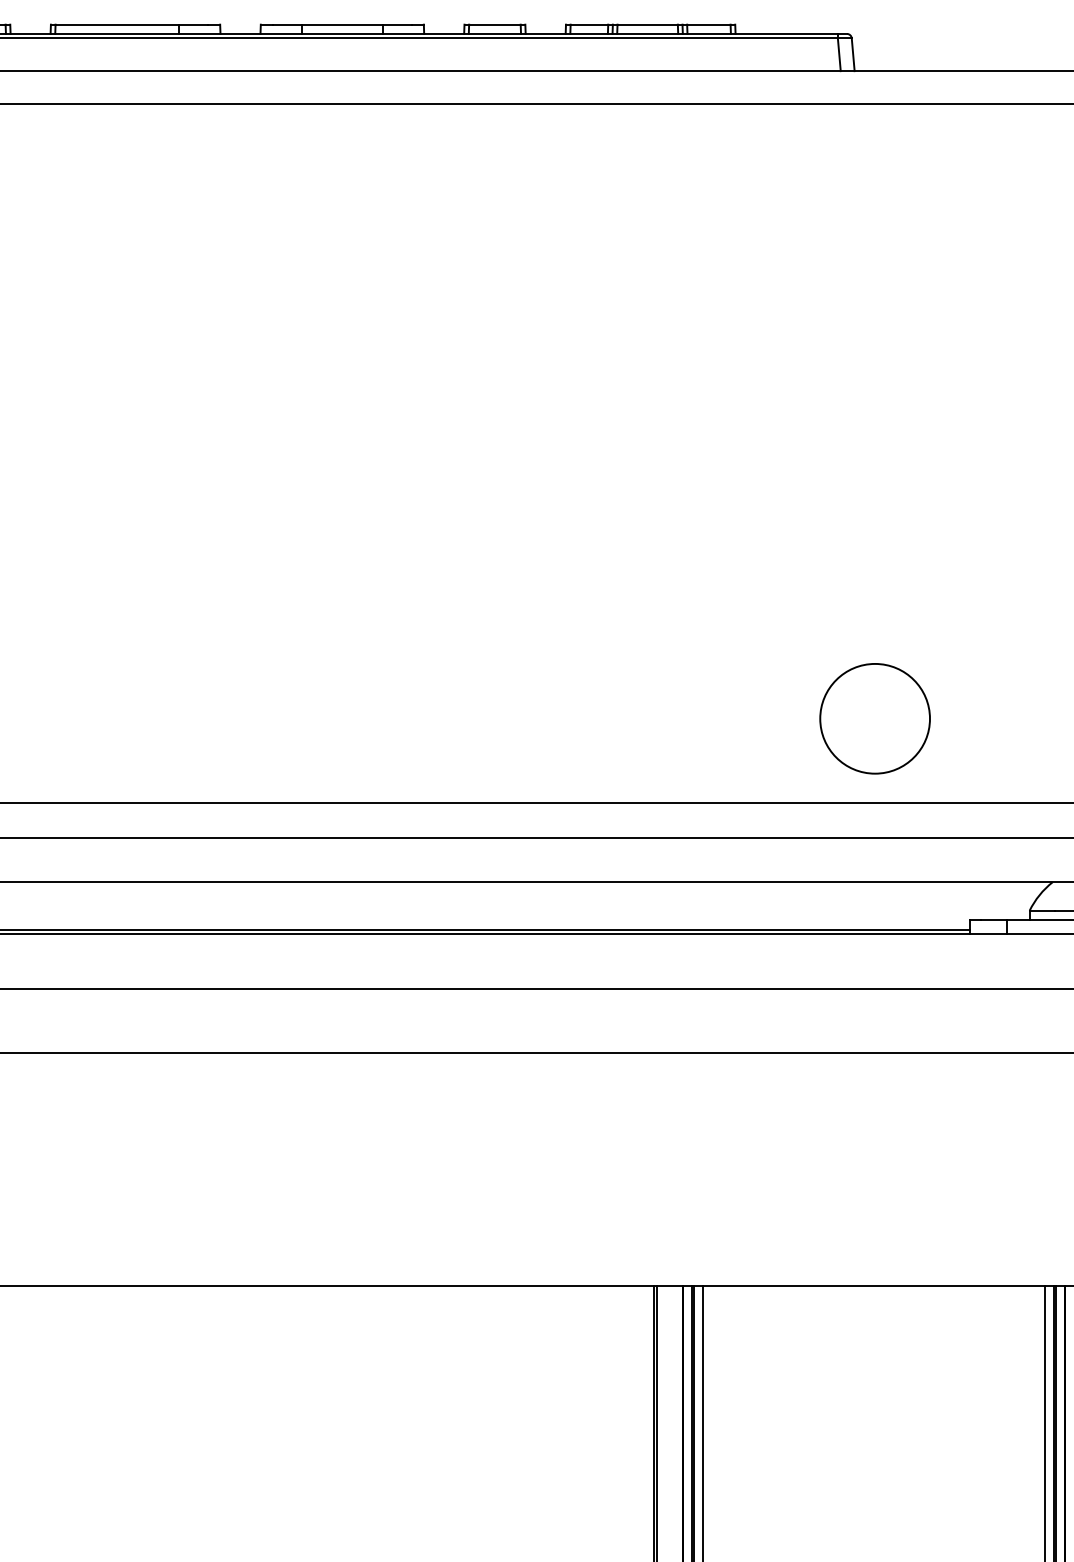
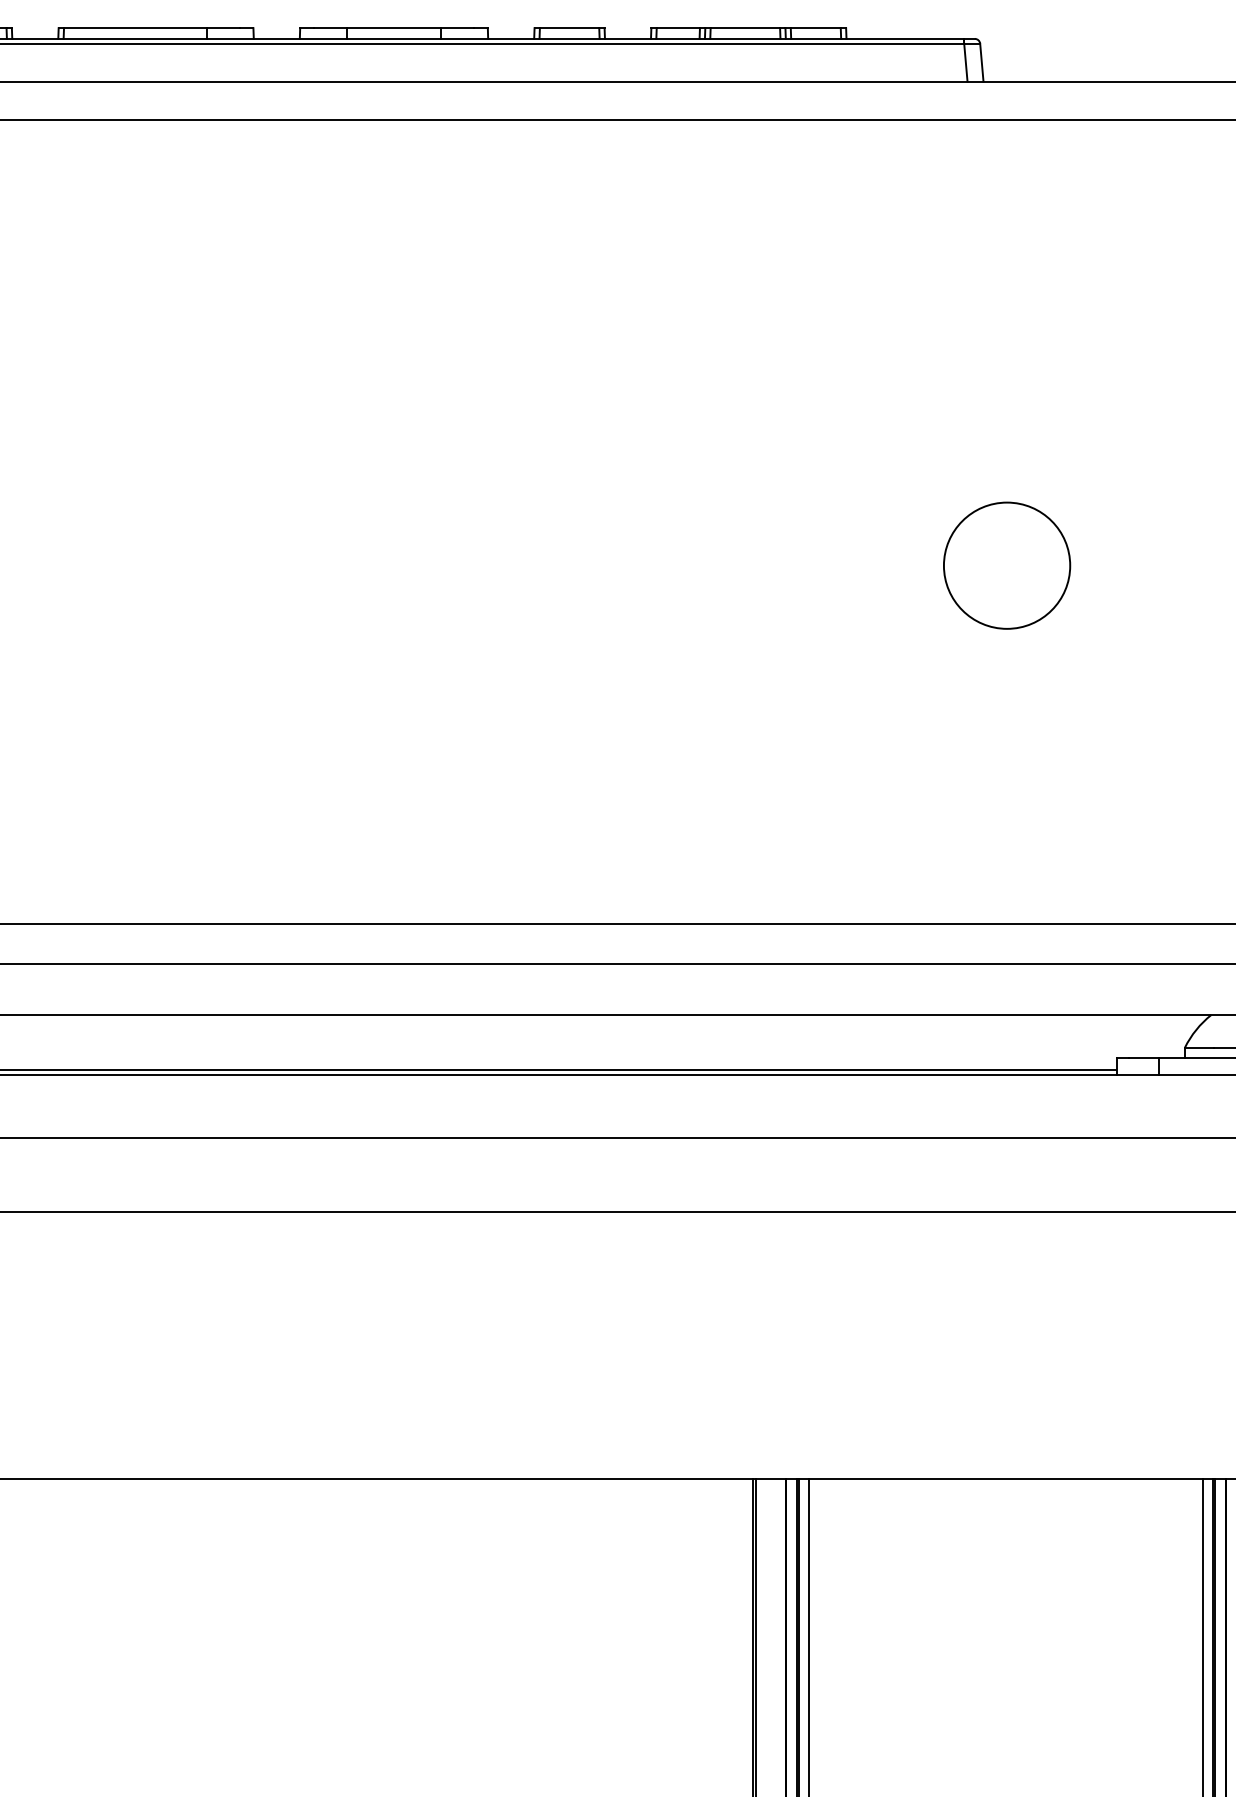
circle: (874, 718) -> (1006, 565), moved

